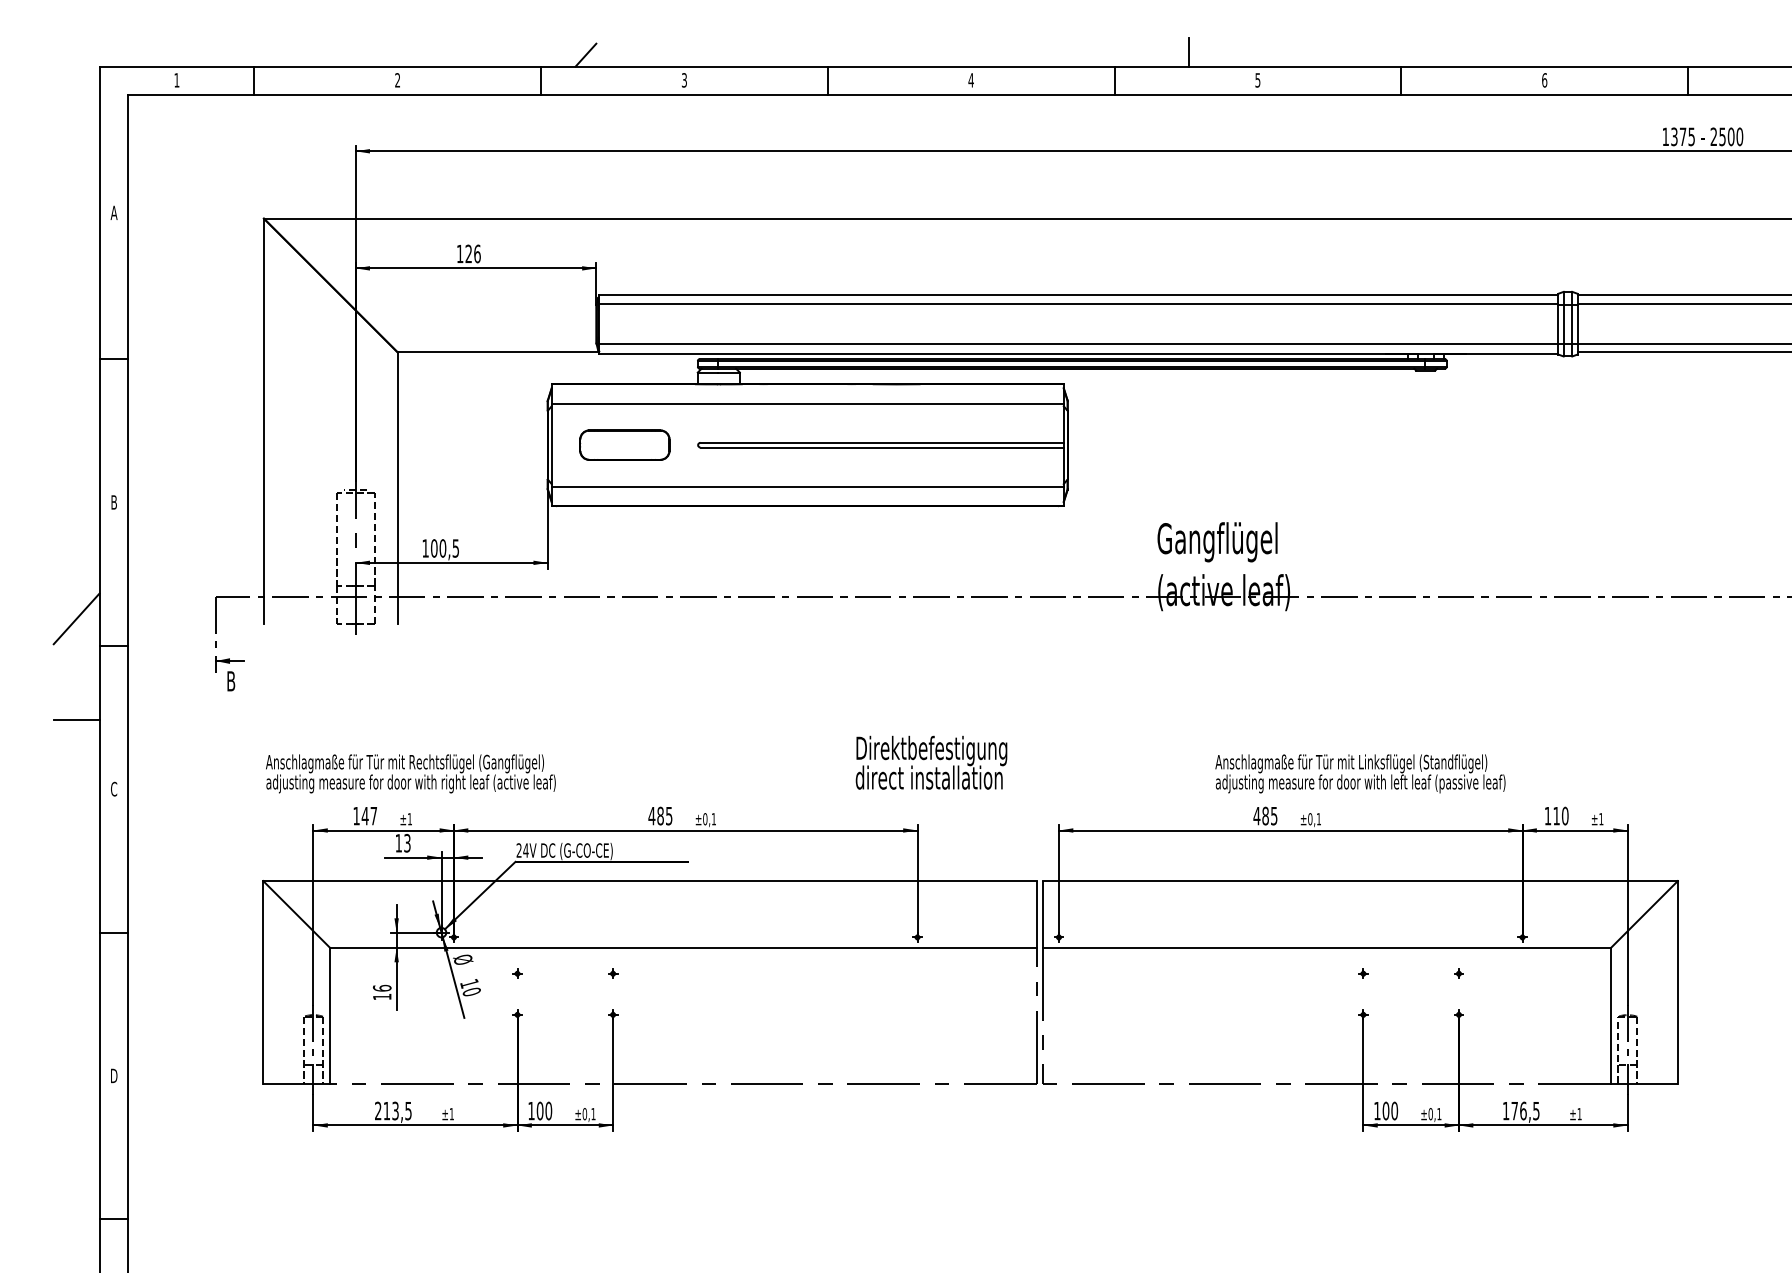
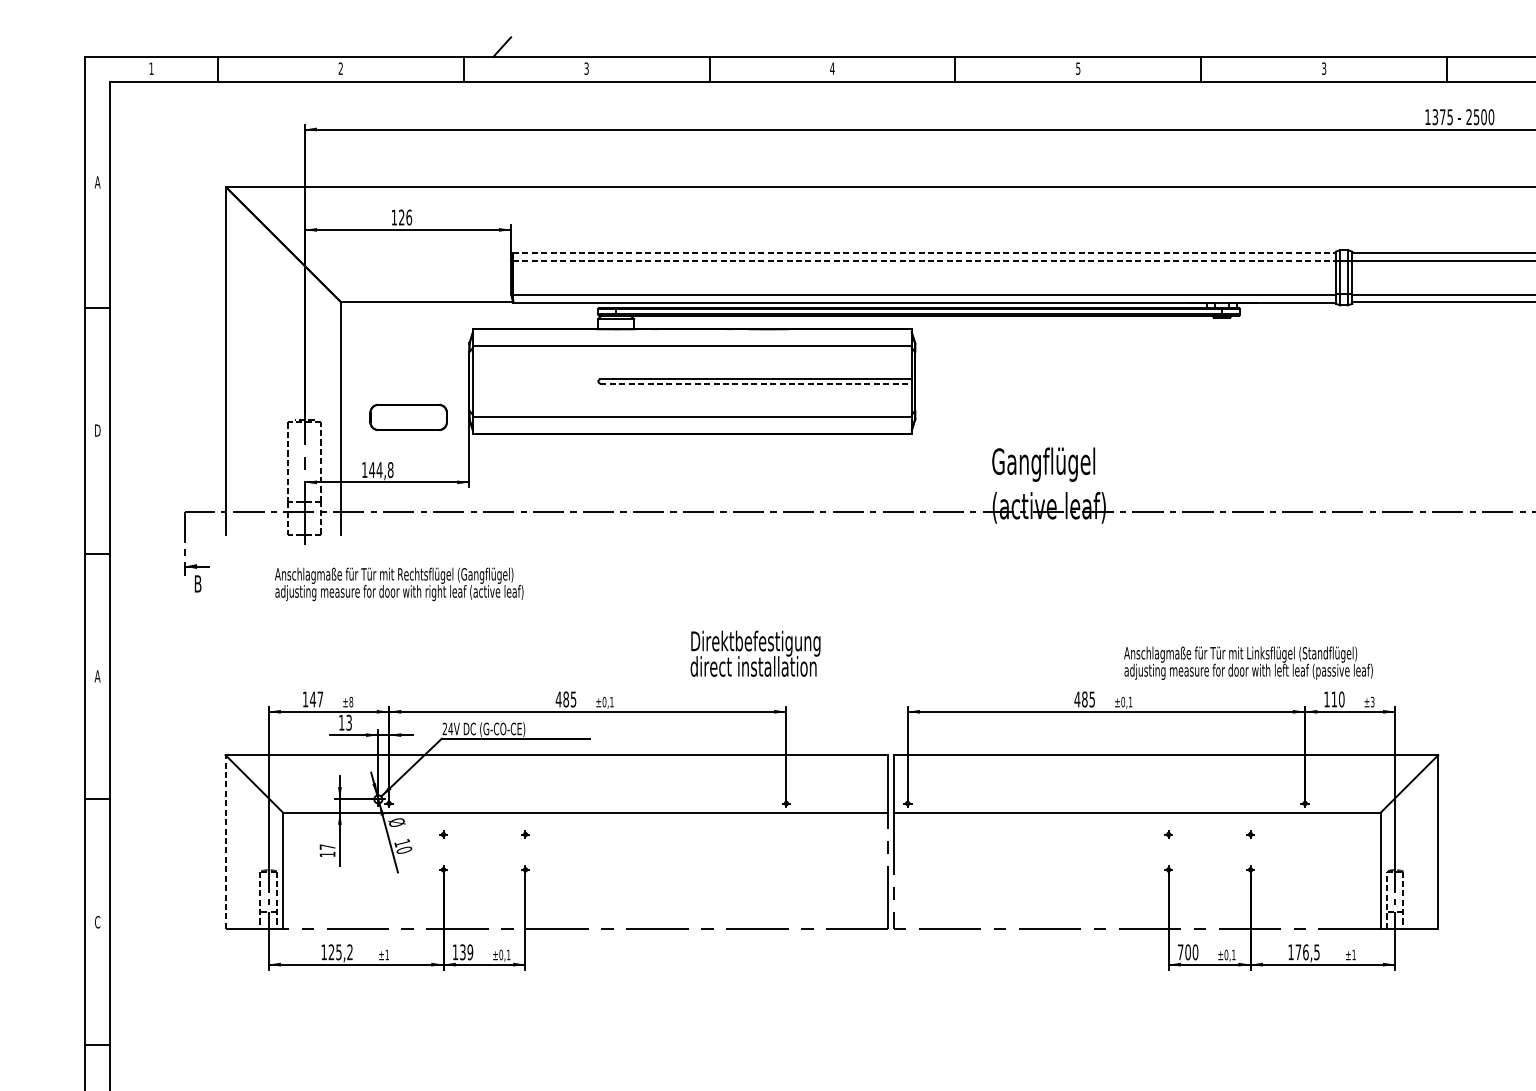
line: (1189, 51) -> (1019, 43), removed
text: (1544, 80) -> (1323, 68), 6 -> 3
line: (1078, 294) -> (924, 252), solid -> dashed
line: (1078, 304) -> (924, 260), solid -> dashed
part: (624, 444) -> (408, 416), moved
line: (882, 447) -> (756, 383), solid -> dashed
text: (114, 502) -> (98, 430), B -> D
text: (444, 548) -> (380, 470), 100,5 -> 144,8
line: (76, 618) -> (65, 530), removed
line: (76, 720) -> (65, 617), removed
text: (931, 762) -> (755, 653), moved
text: (410, 773) -> (398, 584), moved
text: (1360, 773) -> (1248, 662), moved
text: (113, 788) -> (97, 675), C -> A
text: (409, 819) -> (350, 702), ±1 -> ±8
text: (1601, 819) -> (1372, 702), ±1 -> ±3
line: (263, 981) -> (225, 841), solid -> dashed
text: (381, 987) -> (326, 846), 16 -> 17
text: (114, 1075) -> (98, 921), D -> C
text: (393, 1110) -> (337, 951), 213,5 -> 125,2
text: (543, 1110) -> (465, 951), 100 -> 139
text: (1377, 1111) -> (1180, 952), 100 -> 700

